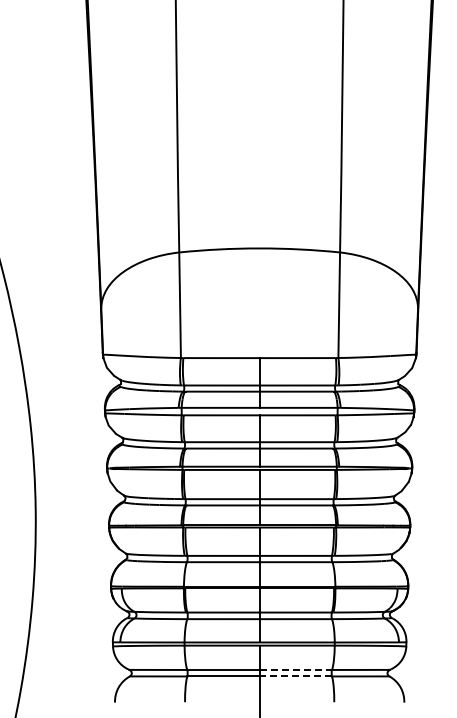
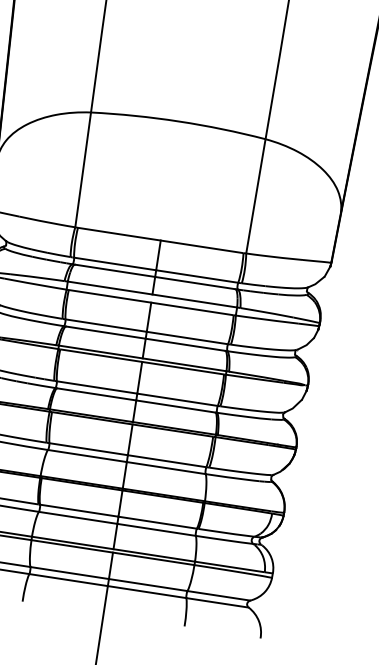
line: (296, 669) -> (149, 584), dashed -> solid
line: (295, 676) -> (146, 592), dashed -> solid

